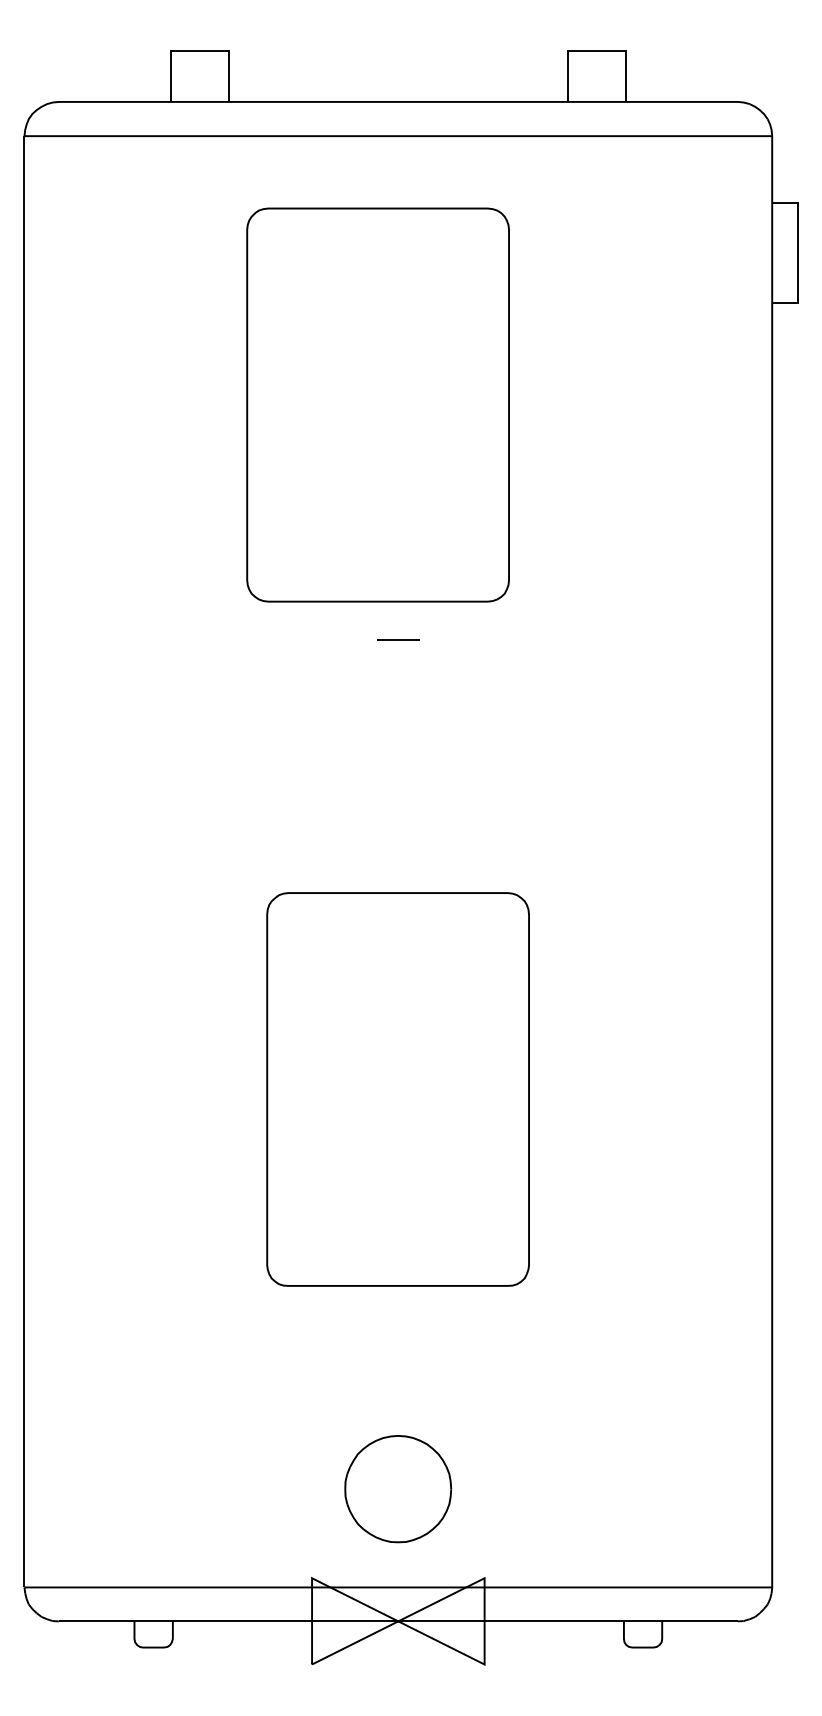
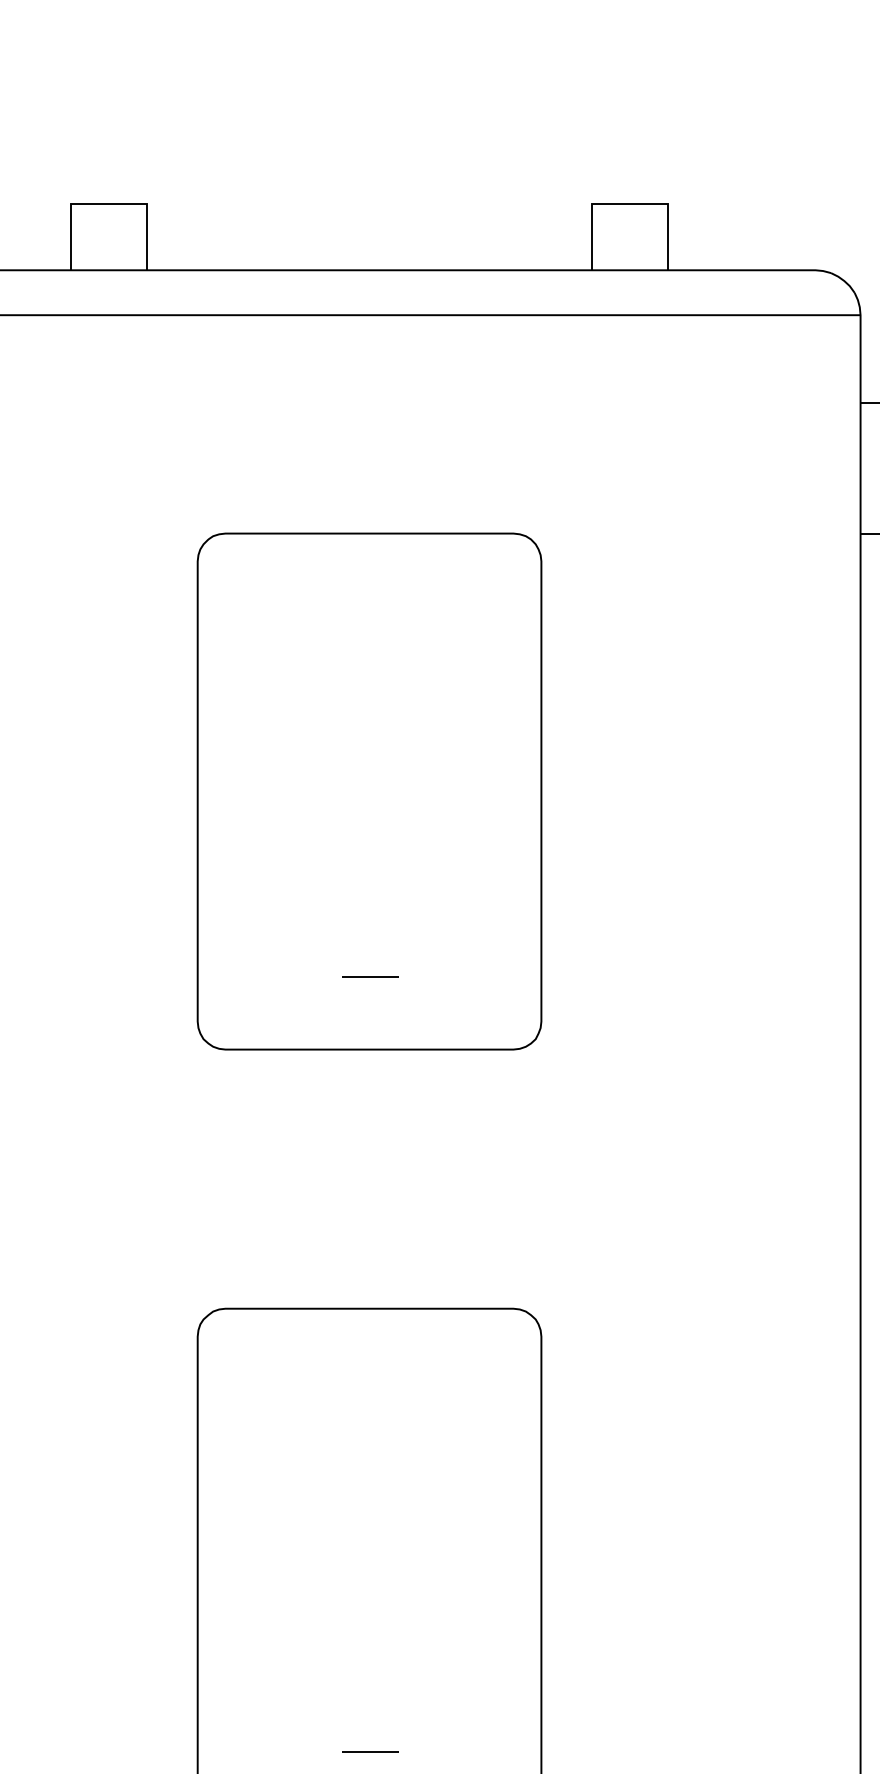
part: (377, 404) -> (368, 790), moved
line: (398, 1230) -> (370, 1751), added

